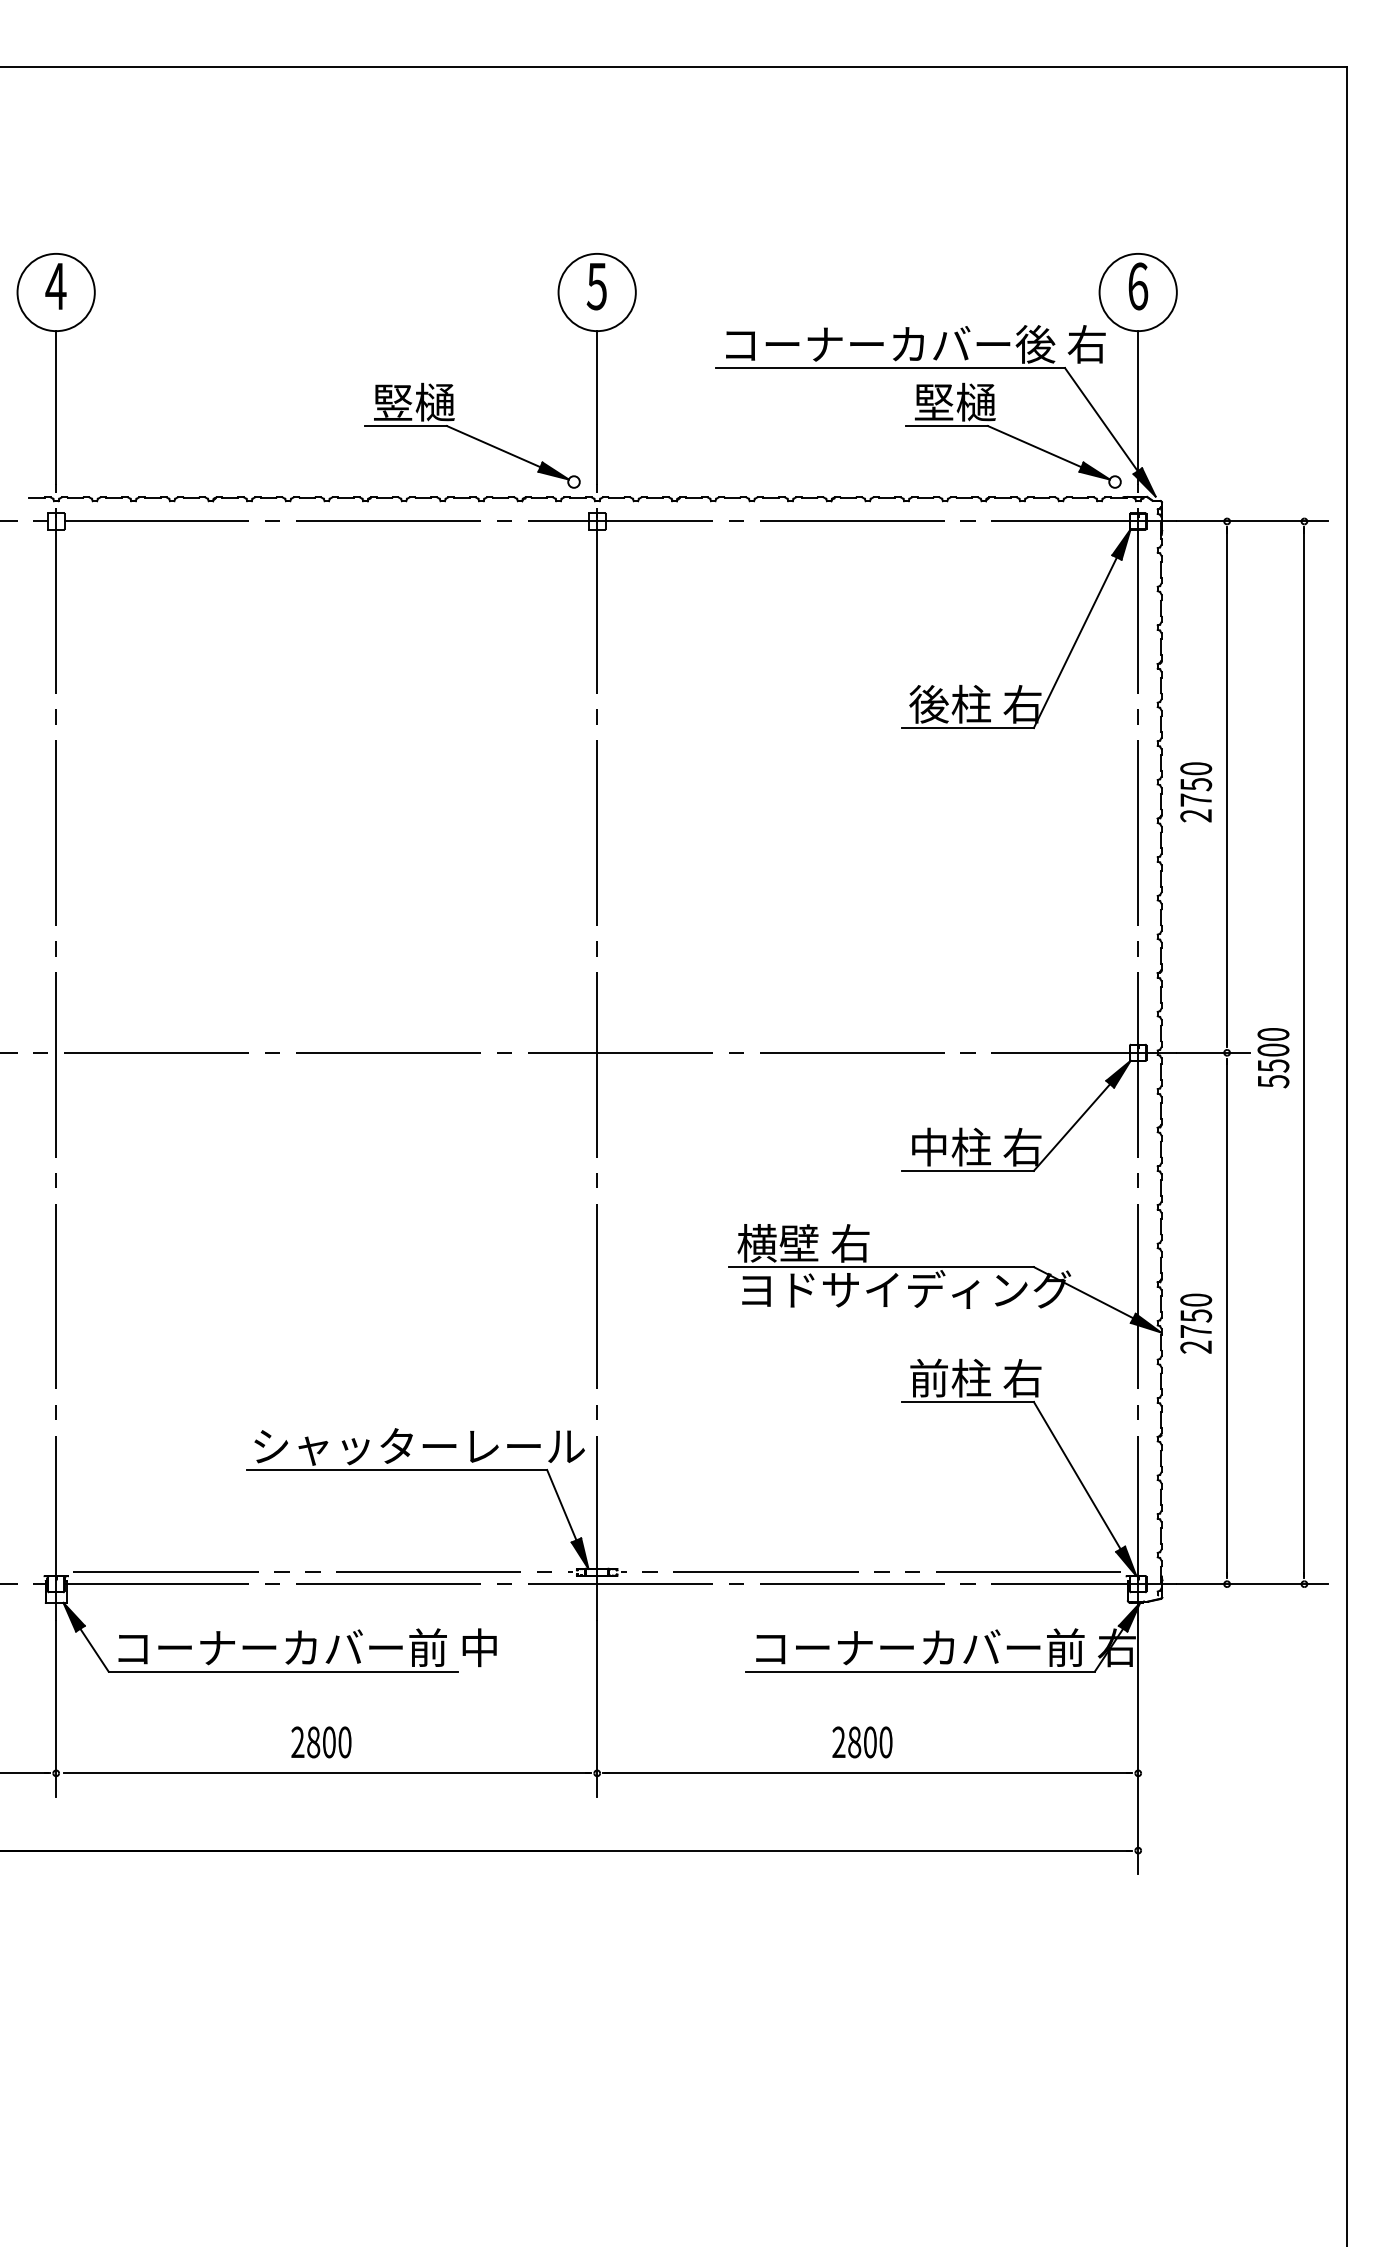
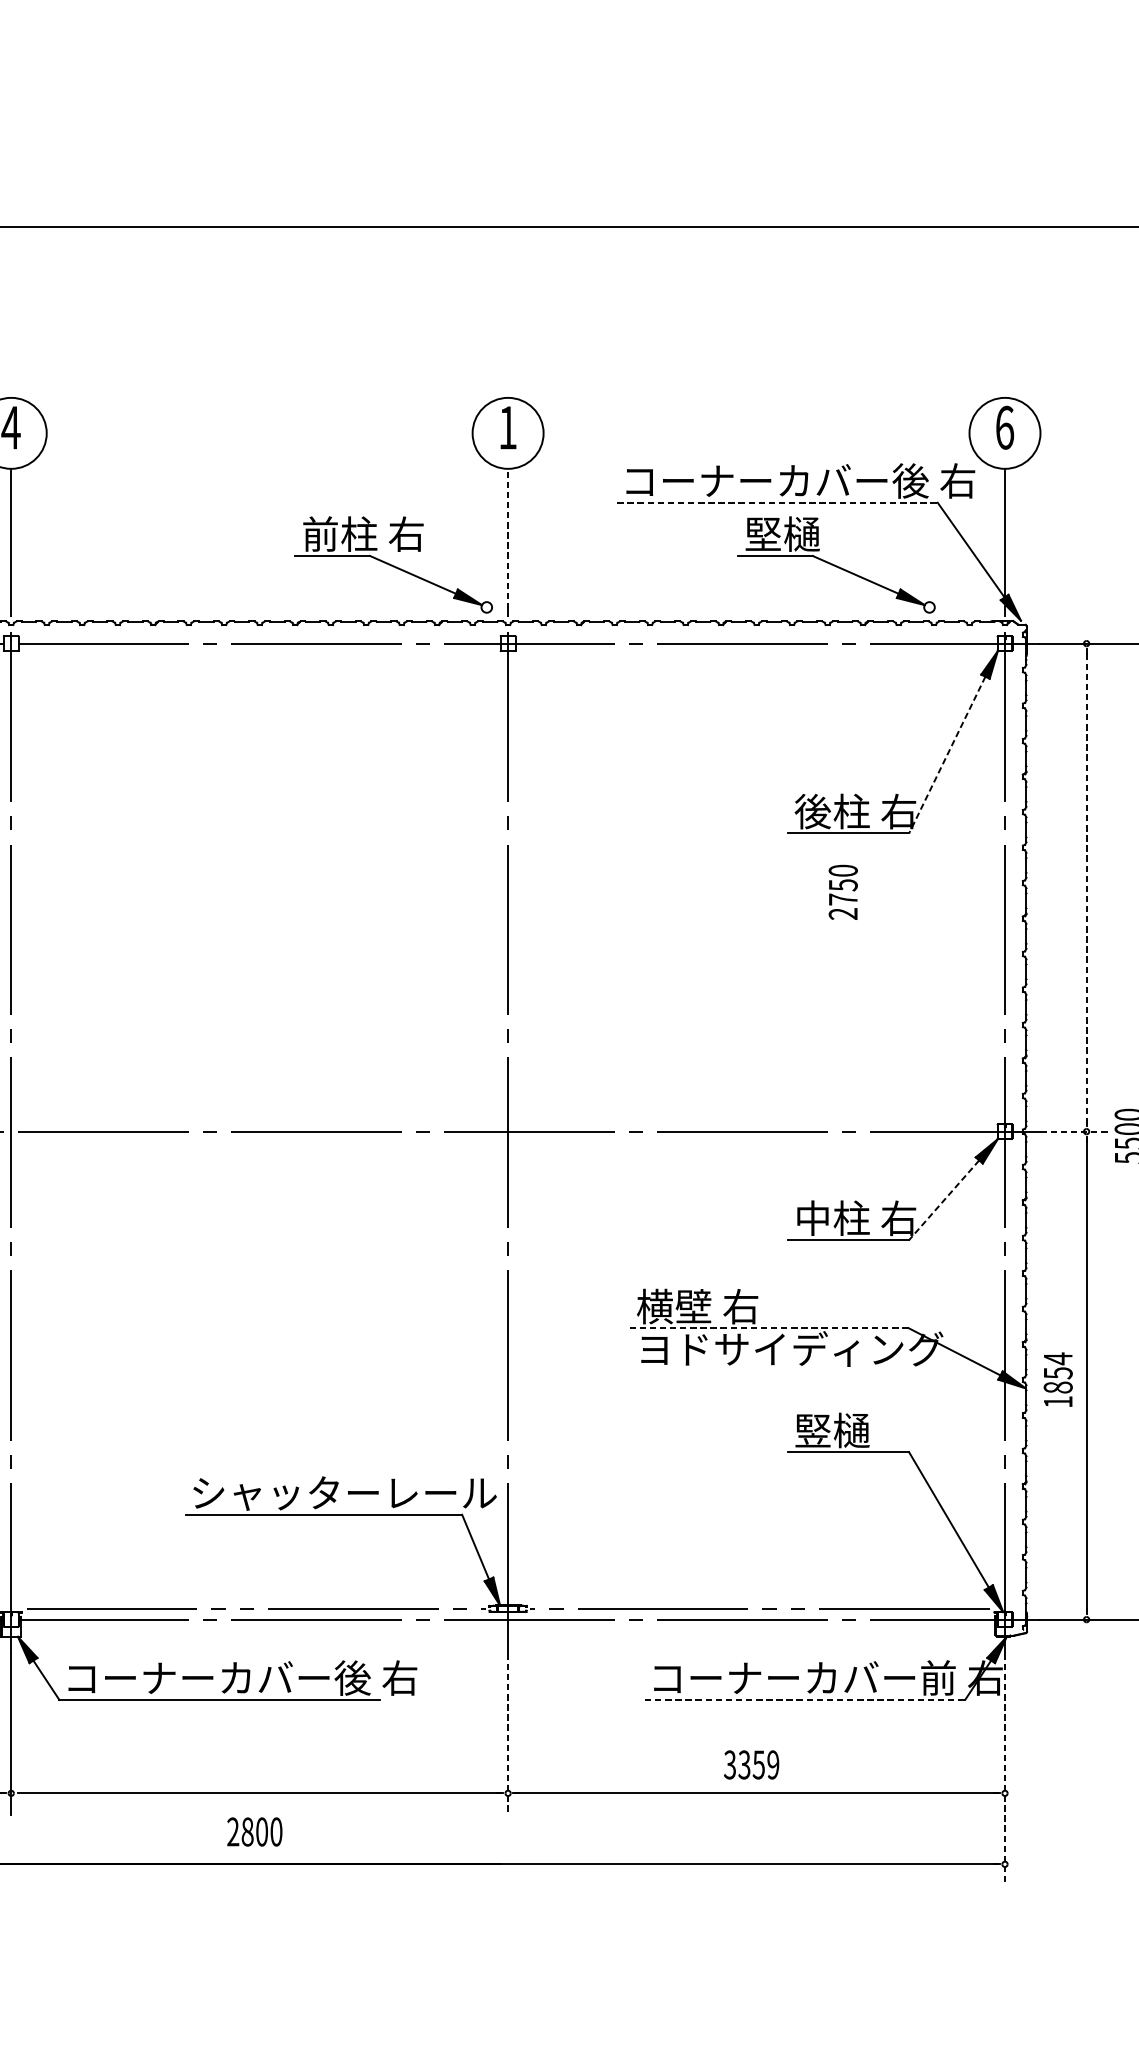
text: (596, 286) -> (507, 427), 5 -> 1
line: (891, 368) -> (778, 503), solid -> dashed
text: (439, 401) -> (363, 533), 竪樋 -> 前柱 右
line: (597, 407) -> (508, 538), solid -> dashed
part: (1013, 435) -> (836, 564), moved
line: (1075, 642) -> (947, 754), solid -> dashed
line: (1227, 787) -> (1086, 887), solid -> dashed
text: (1196, 792) -> (843, 892), moved
line: (1213, 1052) -> (1074, 1131), solid -> dashed
line: (1072, 1127) -> (944, 1200), solid -> dashed
line: (882, 1267) -> (770, 1328), solid -> dashed
text: (1196, 1323) -> (1058, 1380), 2750 -> 1854
text: (975, 1377) -> (855, 1429), 前柱 右 -> 竪樋
text: (453, 1647) -> (376, 1677), コーナーカバー前 中 -> コーナーカバー後 右
line: (921, 1671) -> (805, 1699), solid -> dashed
line: (597, 1708) -> (508, 1733), solid -> dashed
text: (321, 1742) -> (254, 1832), moved
text: (862, 1742) -> (751, 1765), 2800 -> 3359
line: (1138, 1748) -> (1005, 1770), solid -> dashed

